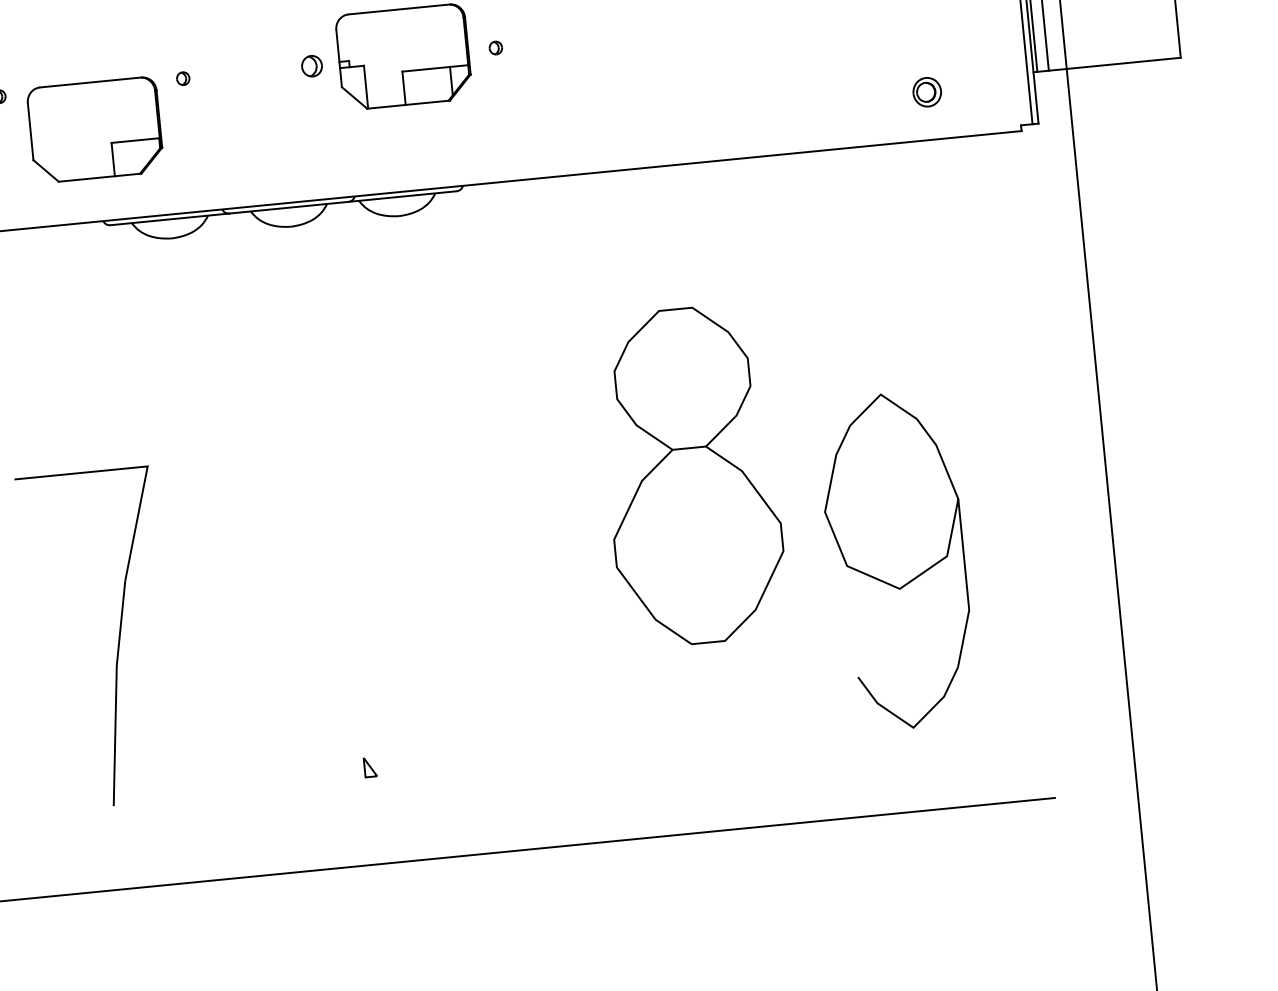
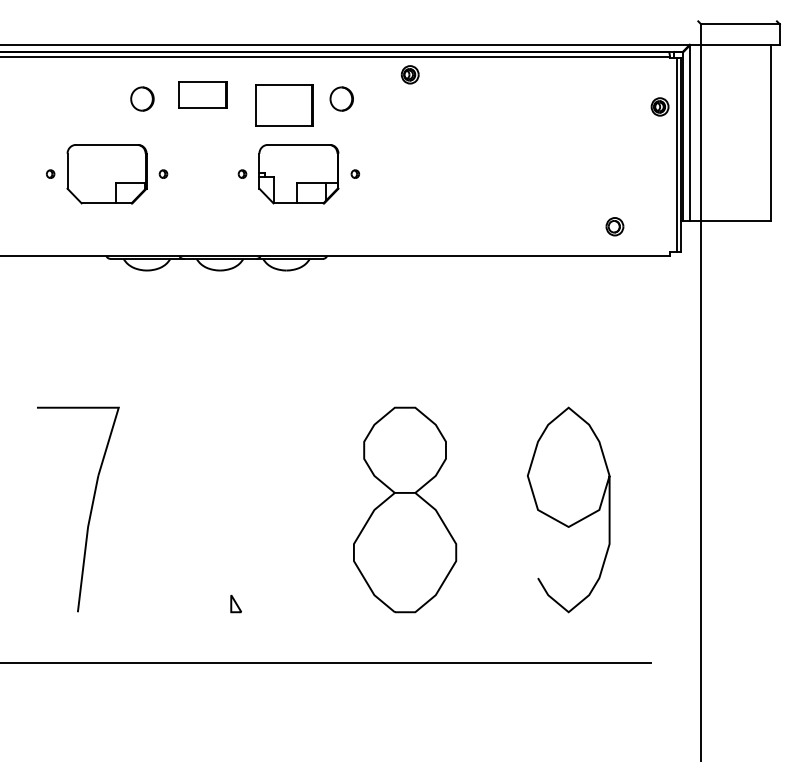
part: (311, 65) -> (242, 173), size x0.62
part: (94, 130) -> (106, 174), moved
part: (692, 475) -> (405, 509), moved
part: (369, 766) -> (235, 603), size x1.43

